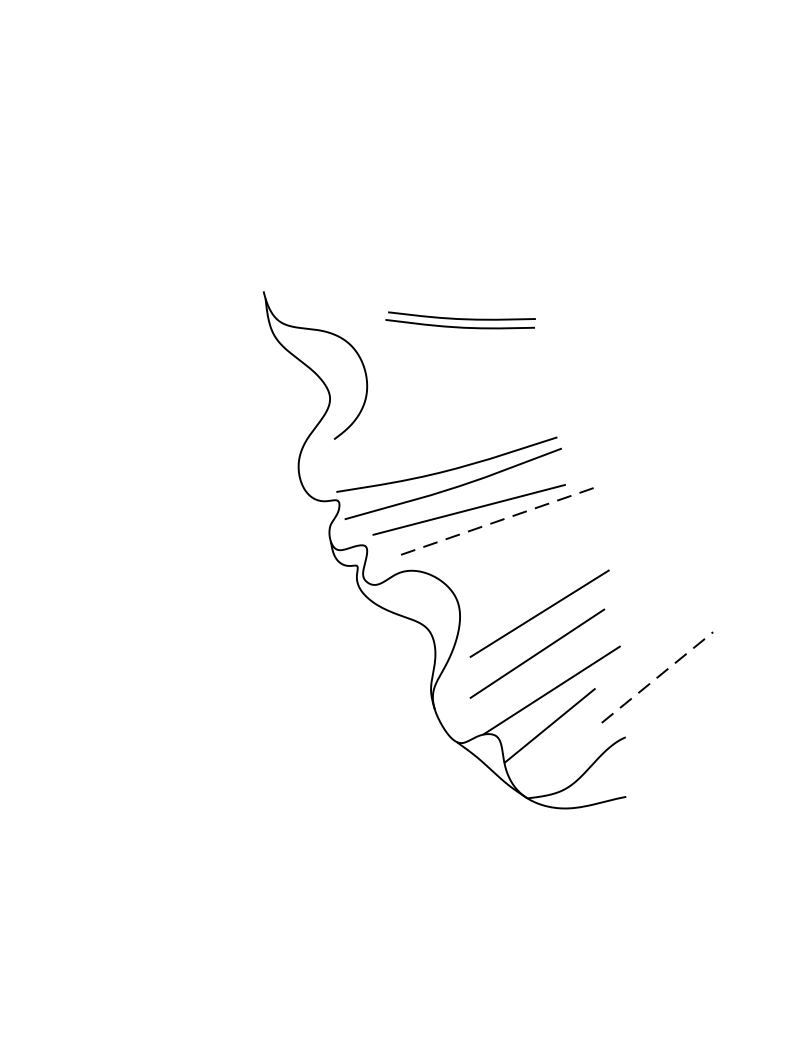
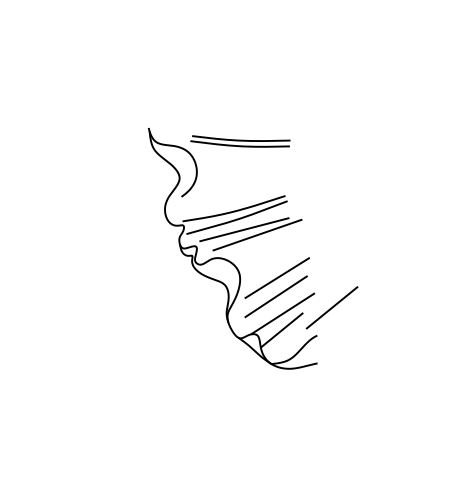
part: (460, 320) -> (240, 141), size x1.43
line: (499, 520) -> (258, 234), dashed -> solid
line: (658, 676) -> (332, 307), dashed -> solid

